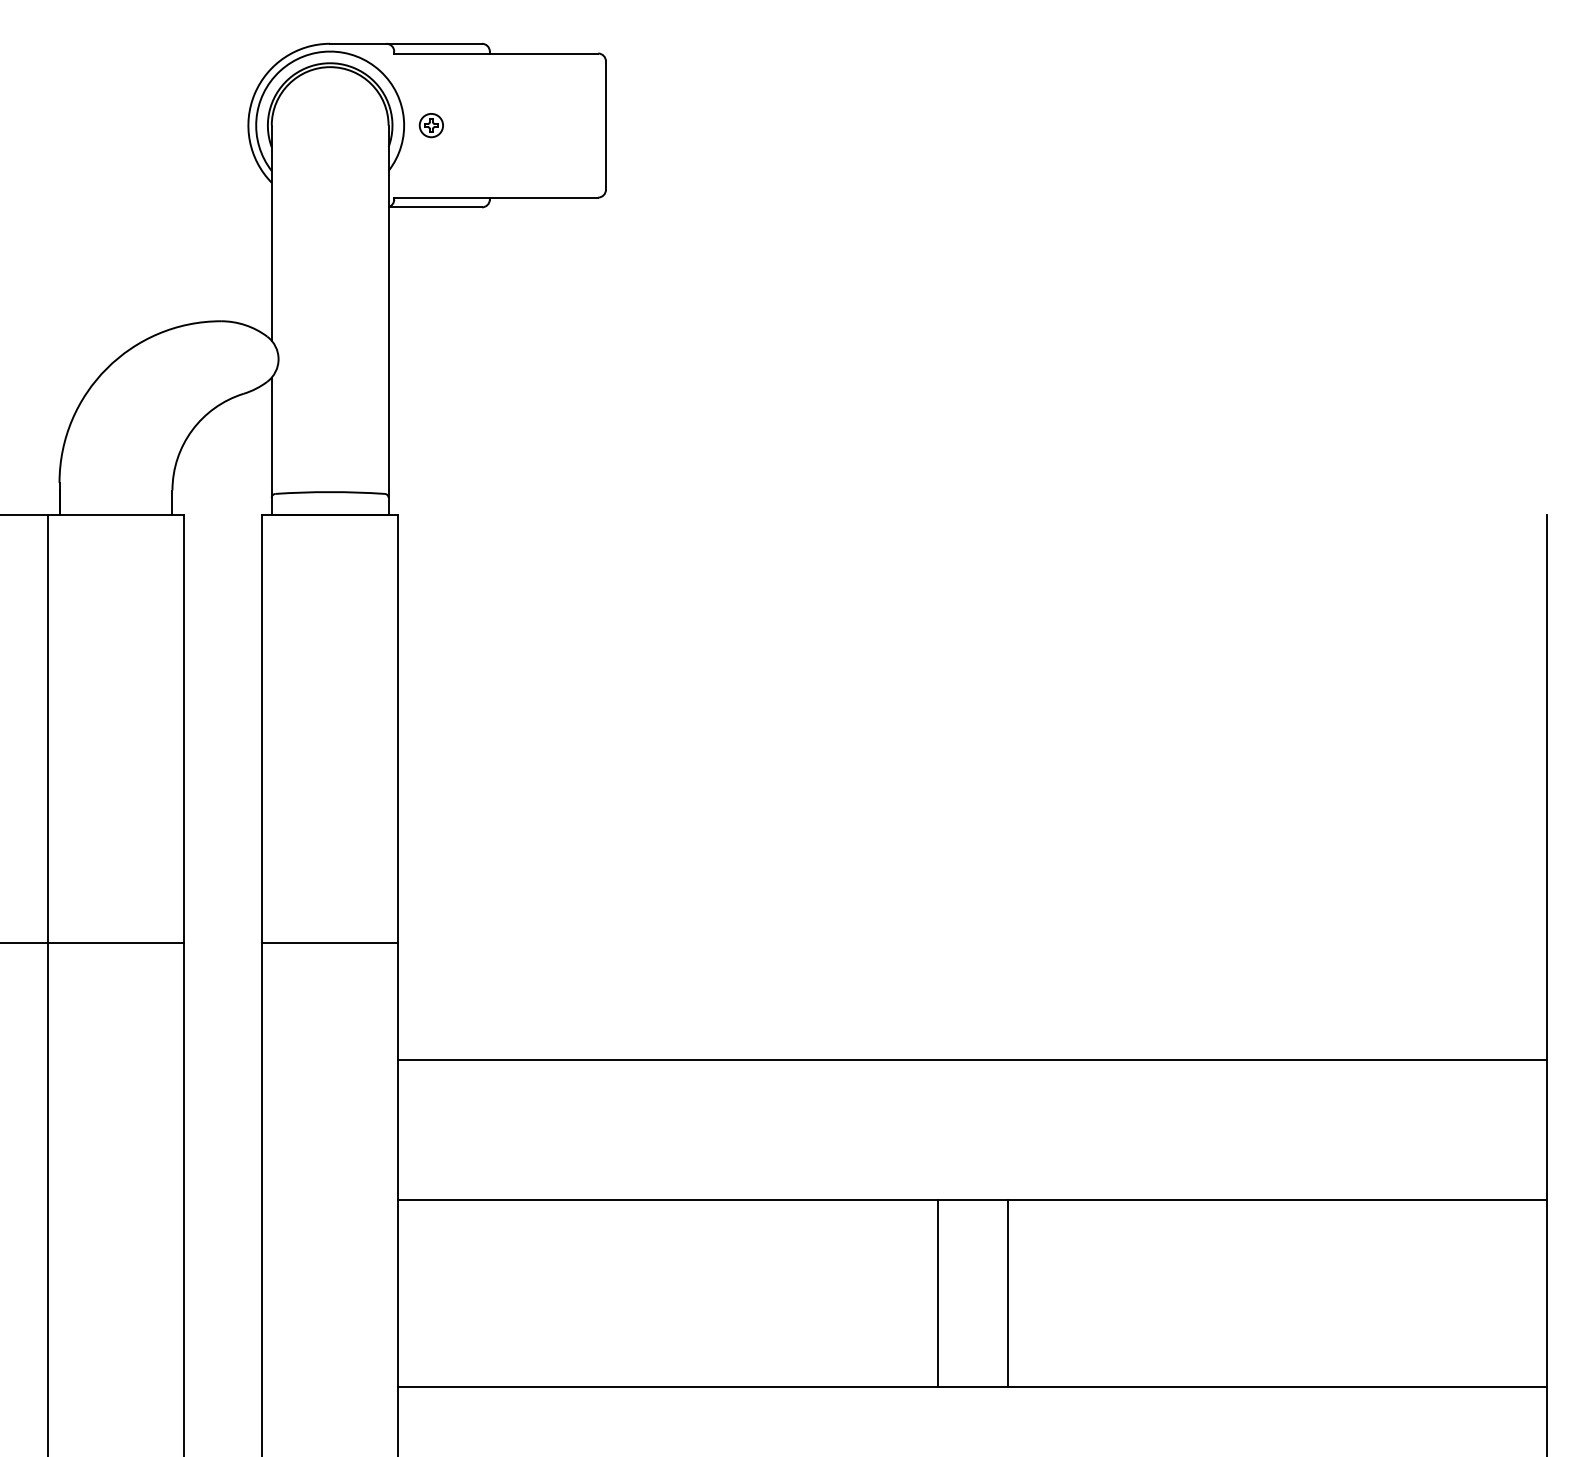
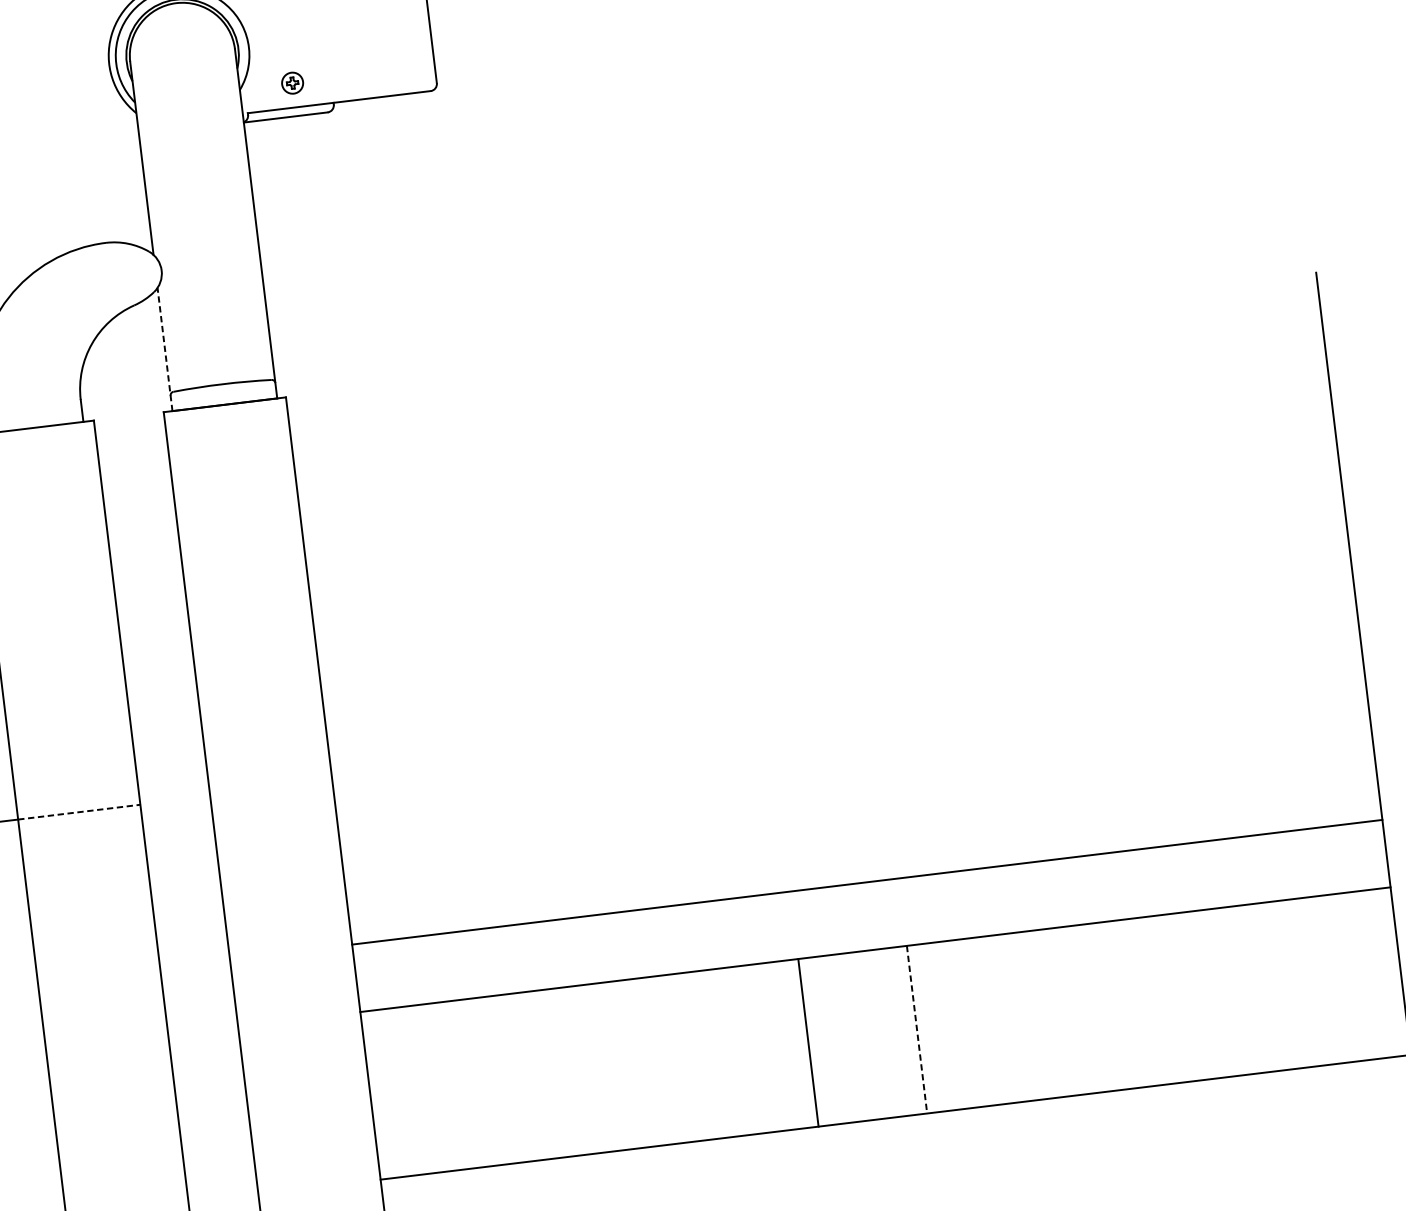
part: (430, 125) -> (291, 83), moved
line: (271, 446) -> (164, 349), solid -> dashed
line: (116, 943) -> (79, 812), solid -> dashed
line: (330, 943) -> (271, 789), removed
line: (972, 1060) -> (867, 882), moved
line: (937, 1293) -> (808, 1042), moved
line: (1007, 1294) -> (916, 1030), solid -> dashed

